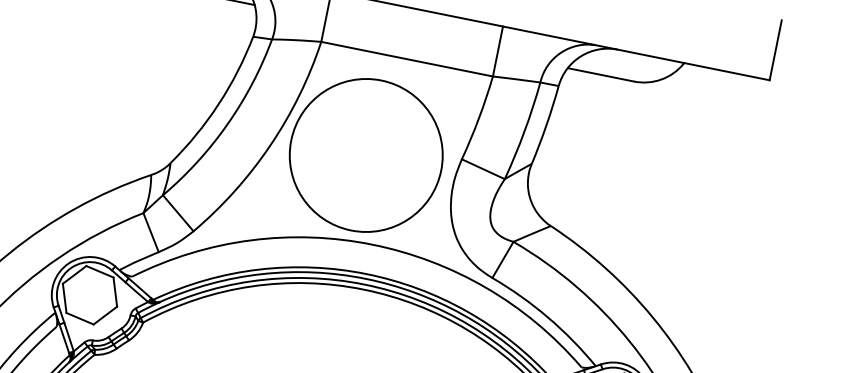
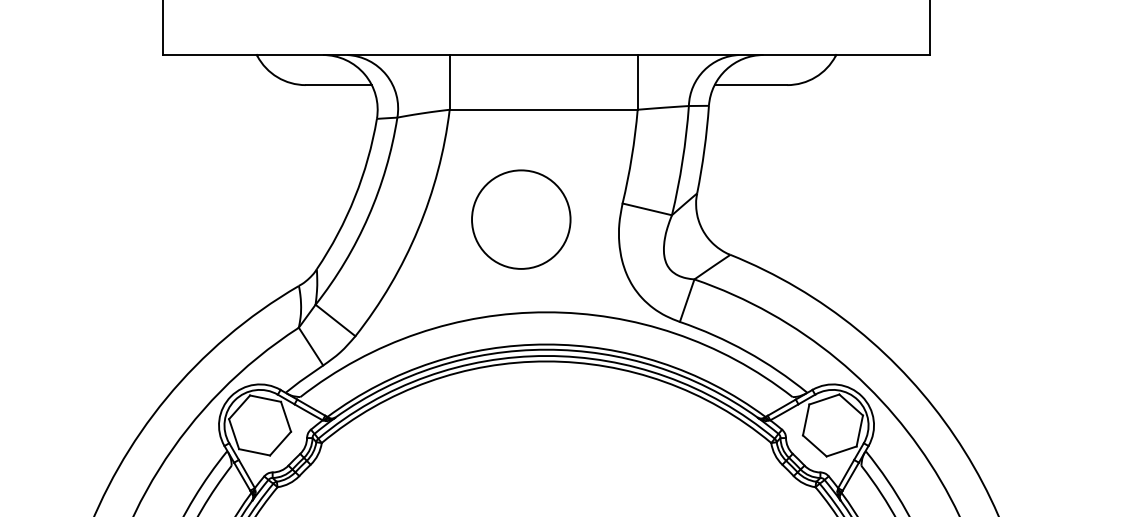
circle: (366, 155) -> (521, 219), size x0.6

